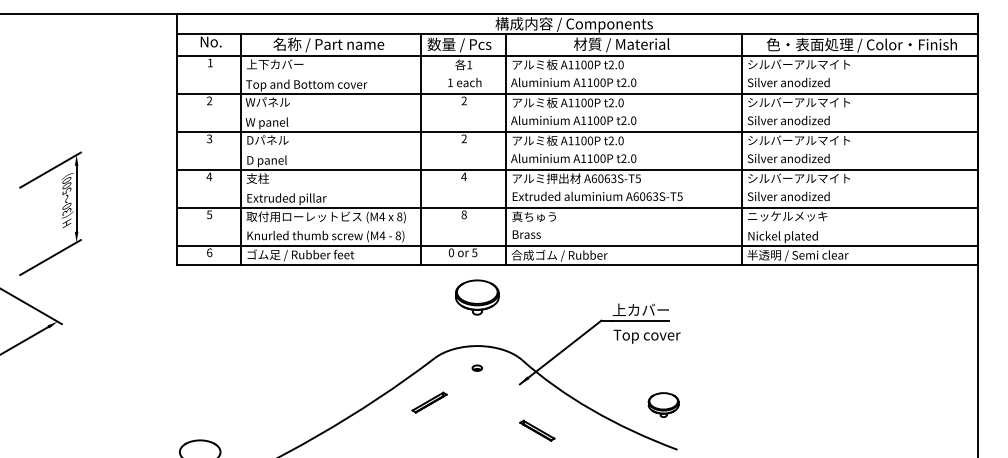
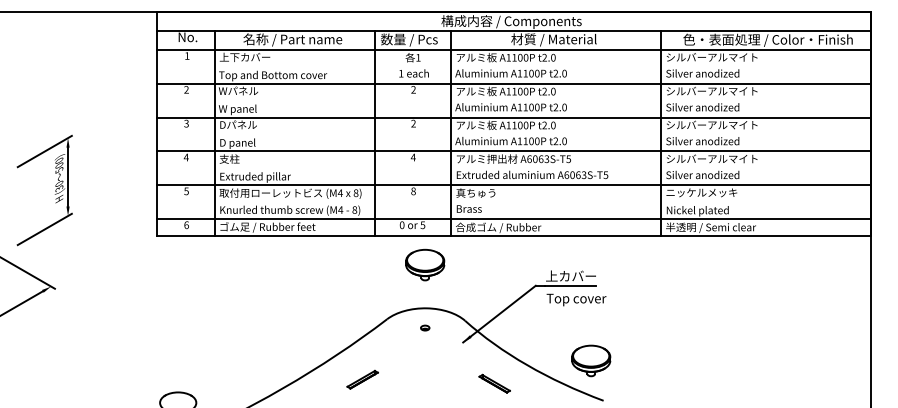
part: (429, 402) -> (362, 379), moved
part: (663, 404) -> (591, 360), size x1.43
part: (537, 430) -> (494, 383), moved

